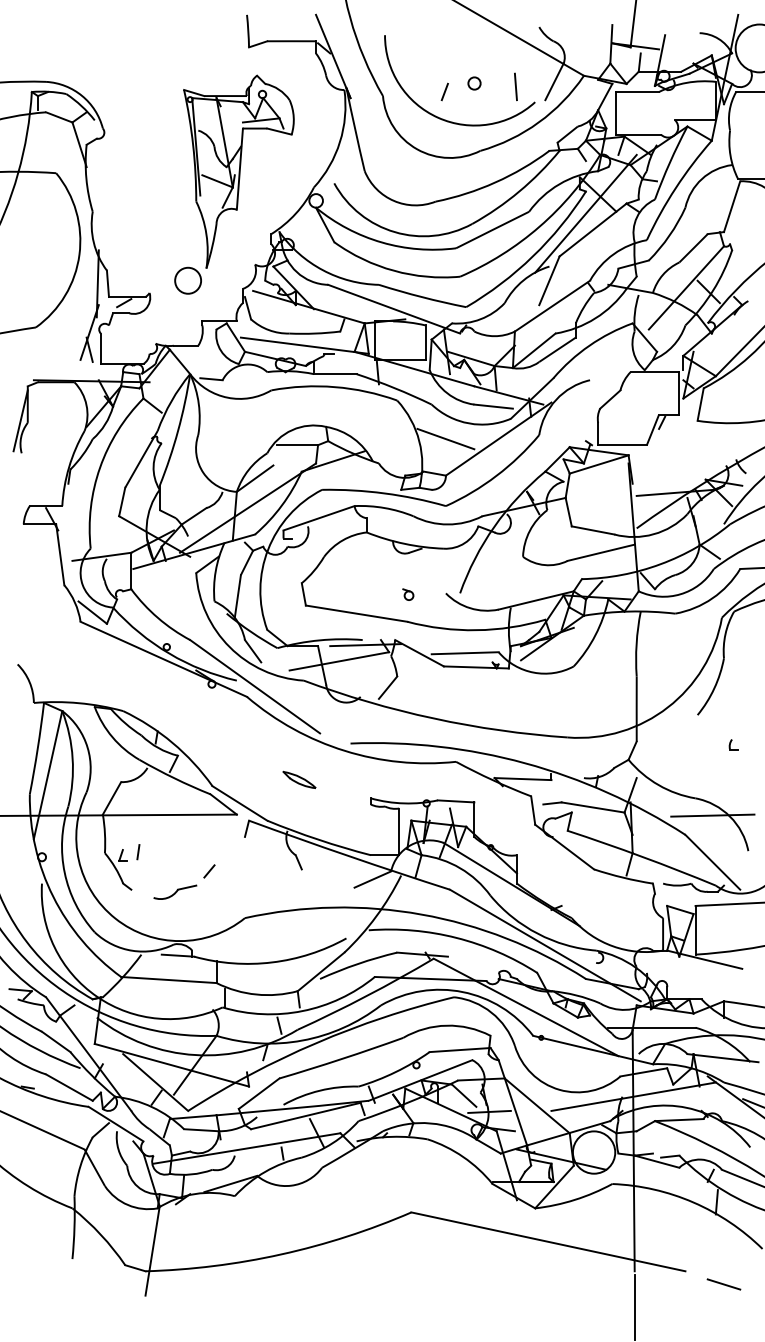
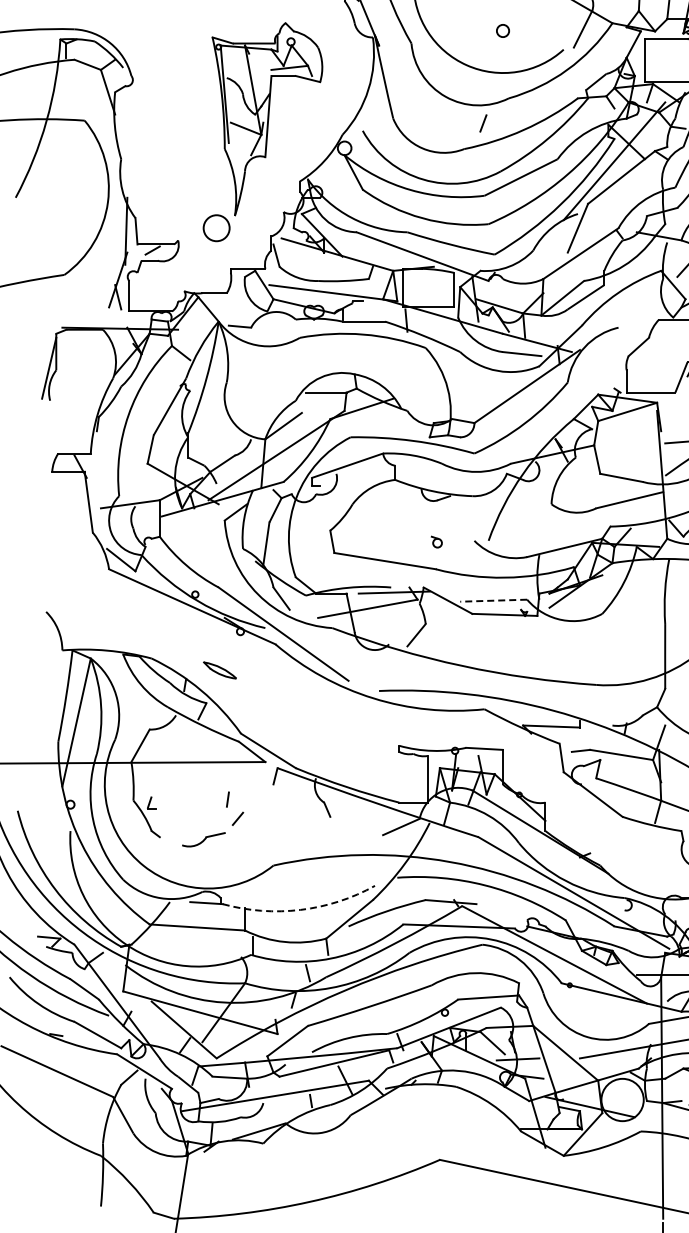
line: (515, 86) -> (544, 33), removed
line: (444, 91) -> (483, 122), moved
line: (445, 438) -> (474, 385), removed
line: (465, 653) -> (494, 600), solid -> dashed
part: (299, 779) -> (220, 669), moved
line: (138, 852) -> (228, 799), moved
arc: (272, 962) -> (301, 909), solid -> dashed

